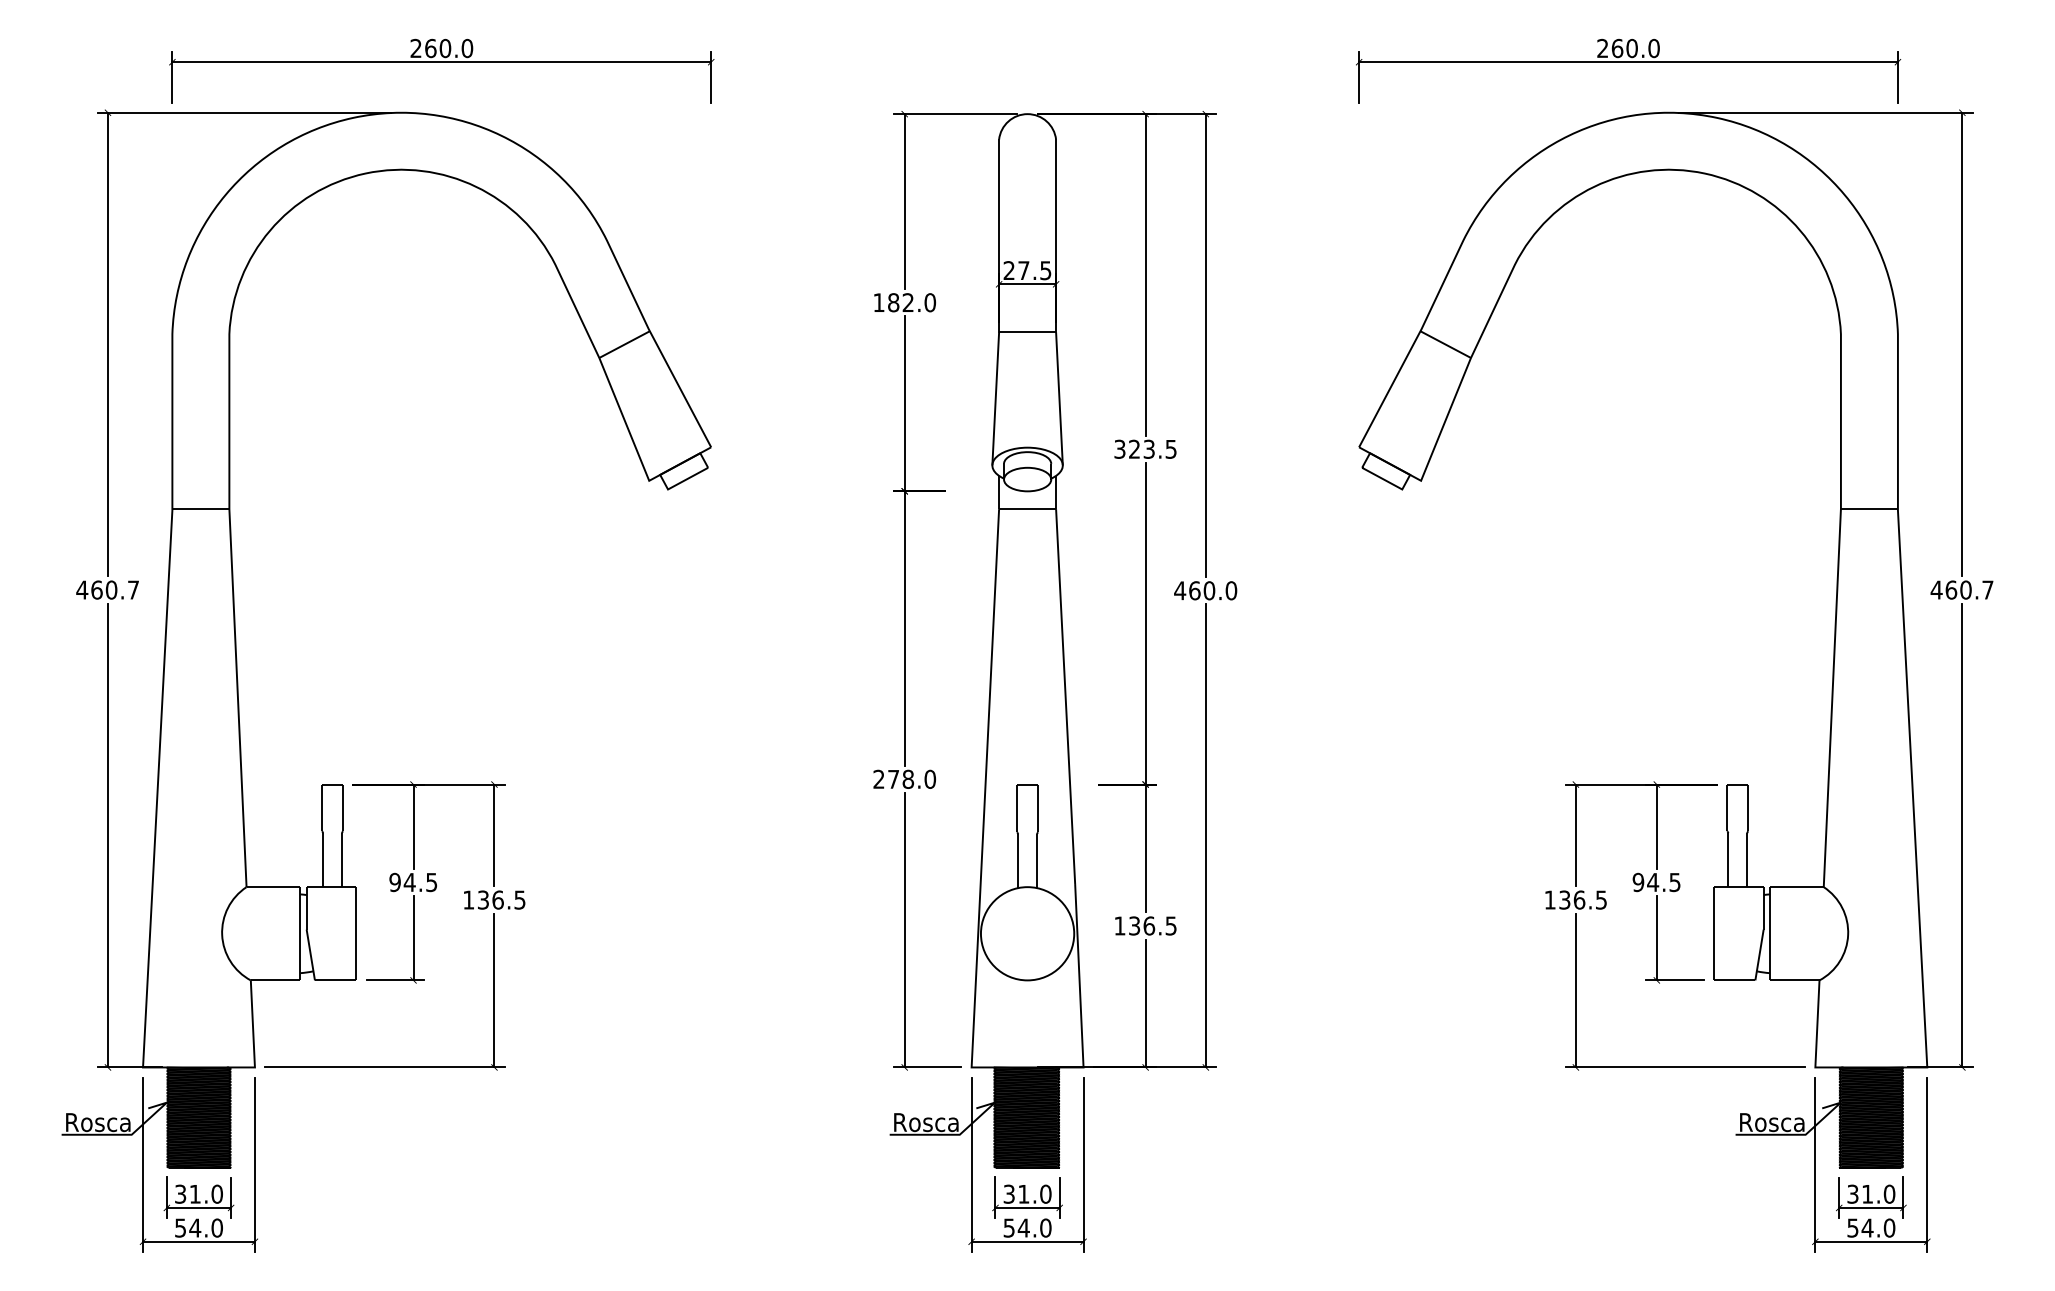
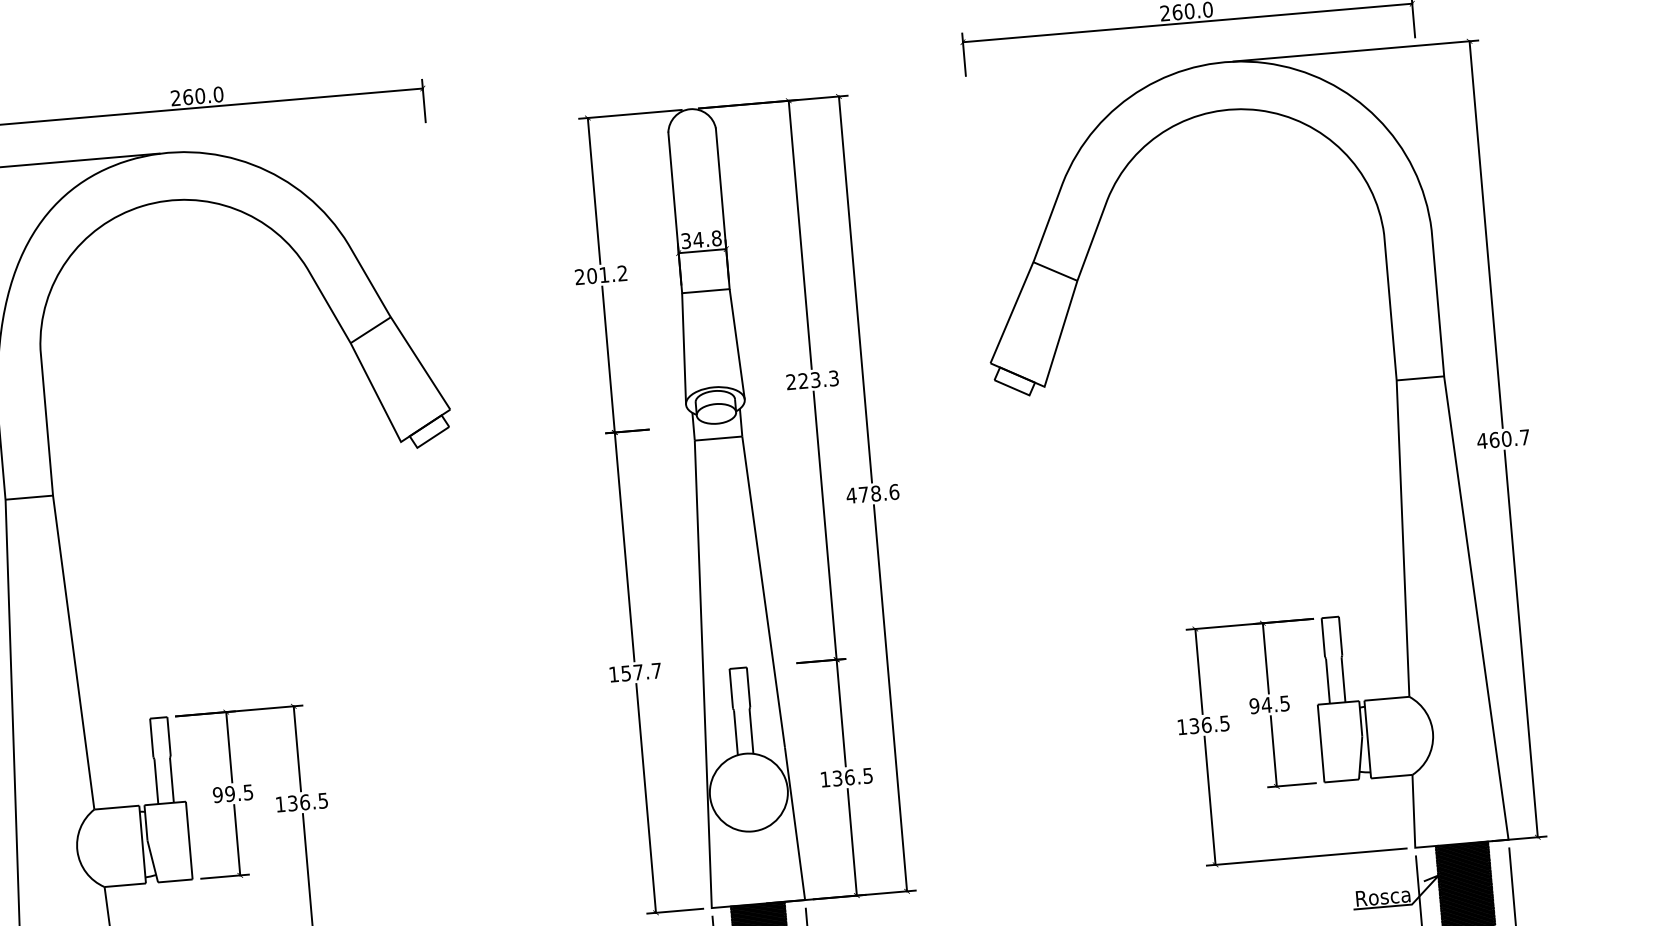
text: (1027, 270) -> (701, 239), 27.5 -> 34.8
text: (904, 302) -> (601, 275), 182.0 -> 201.2
text: (1145, 448) -> (812, 379), 323.5 -> 223.3
text: (1213, 590) -> (879, 493), 460.0 -> 478.6
text: (904, 778) -> (635, 671), 278.0 -> 157.7
text: (409, 882) -> (229, 794), 94.5 -> 99.5

